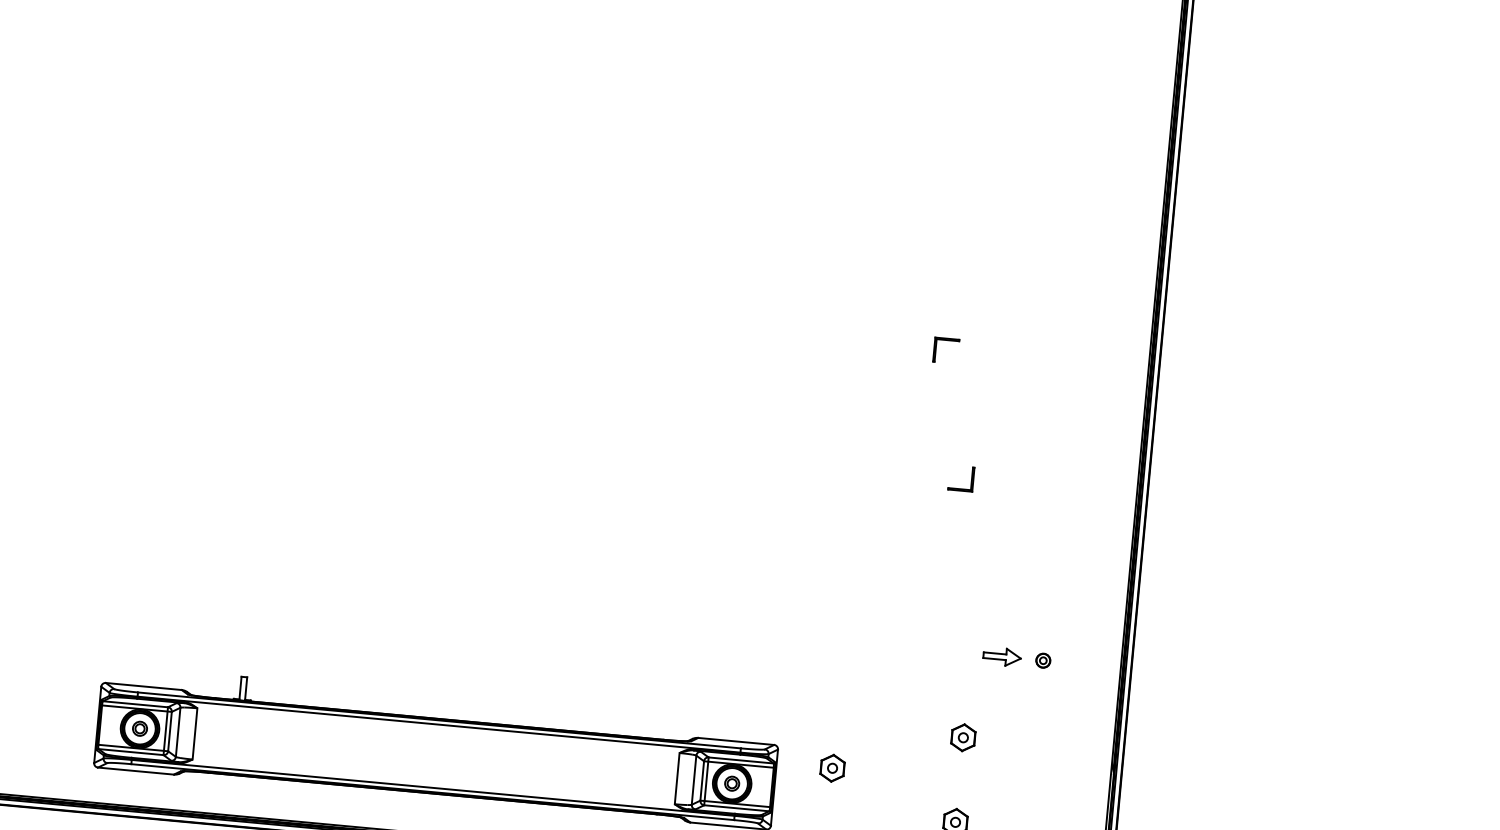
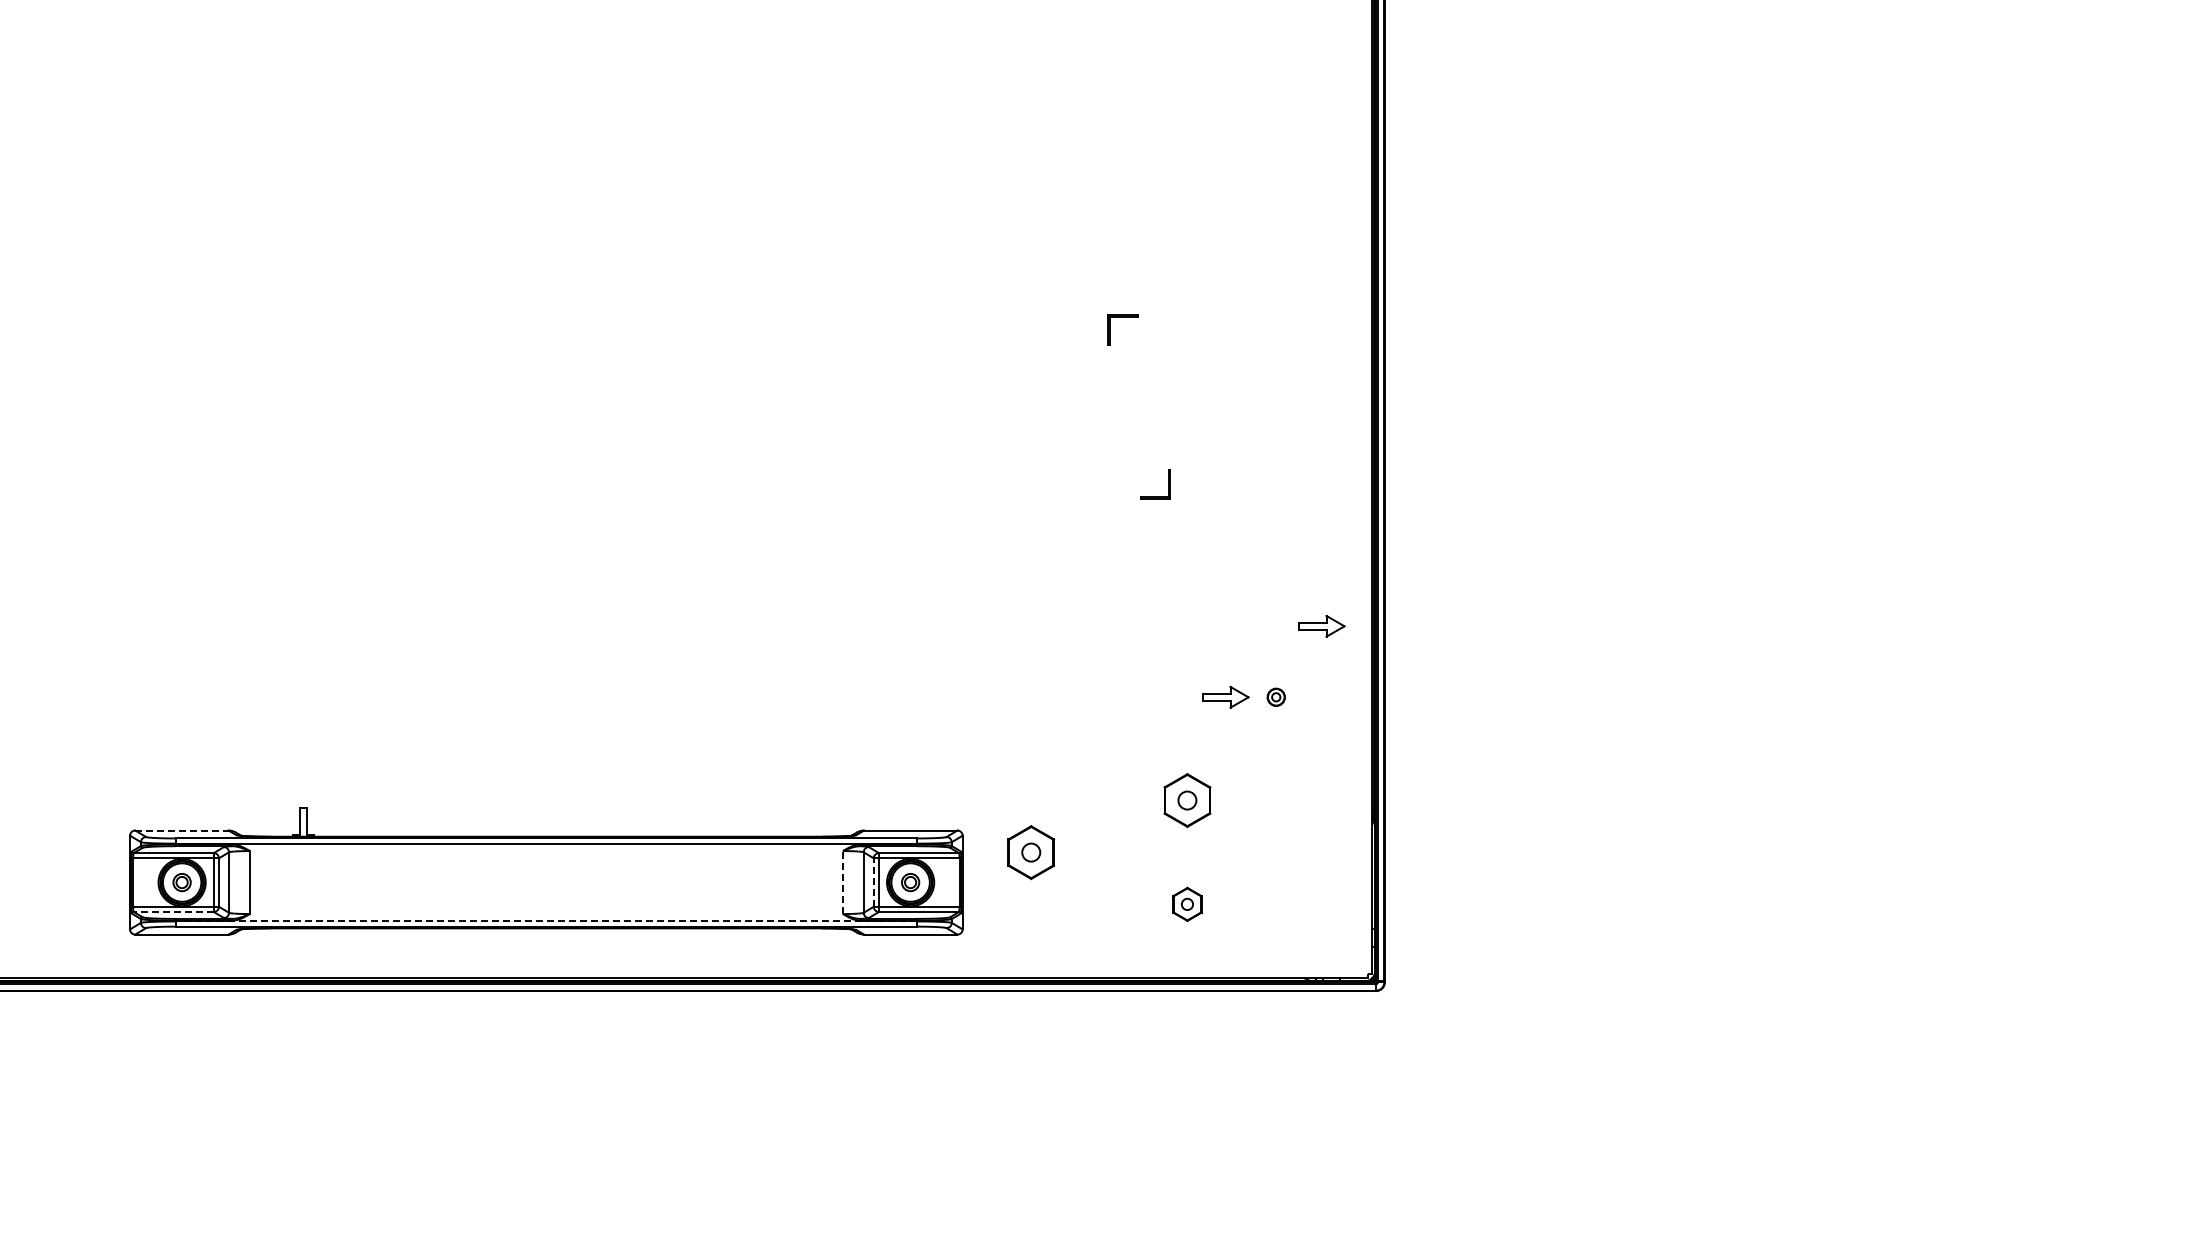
part: (1085, 605) -> (1321, 625), added
line: (144, 686) -> (182, 830), solid -> dashed
part: (963, 737) -> (1187, 799), size x1.6
line: (130, 751) -> (173, 911), solid -> dashed
part: (832, 767) -> (1031, 851), size x1.6
line: (676, 778) -> (842, 882), solid -> dashed
line: (701, 780) -> (873, 882), solid -> dashed
line: (433, 787) -> (546, 921), solid -> dashed

